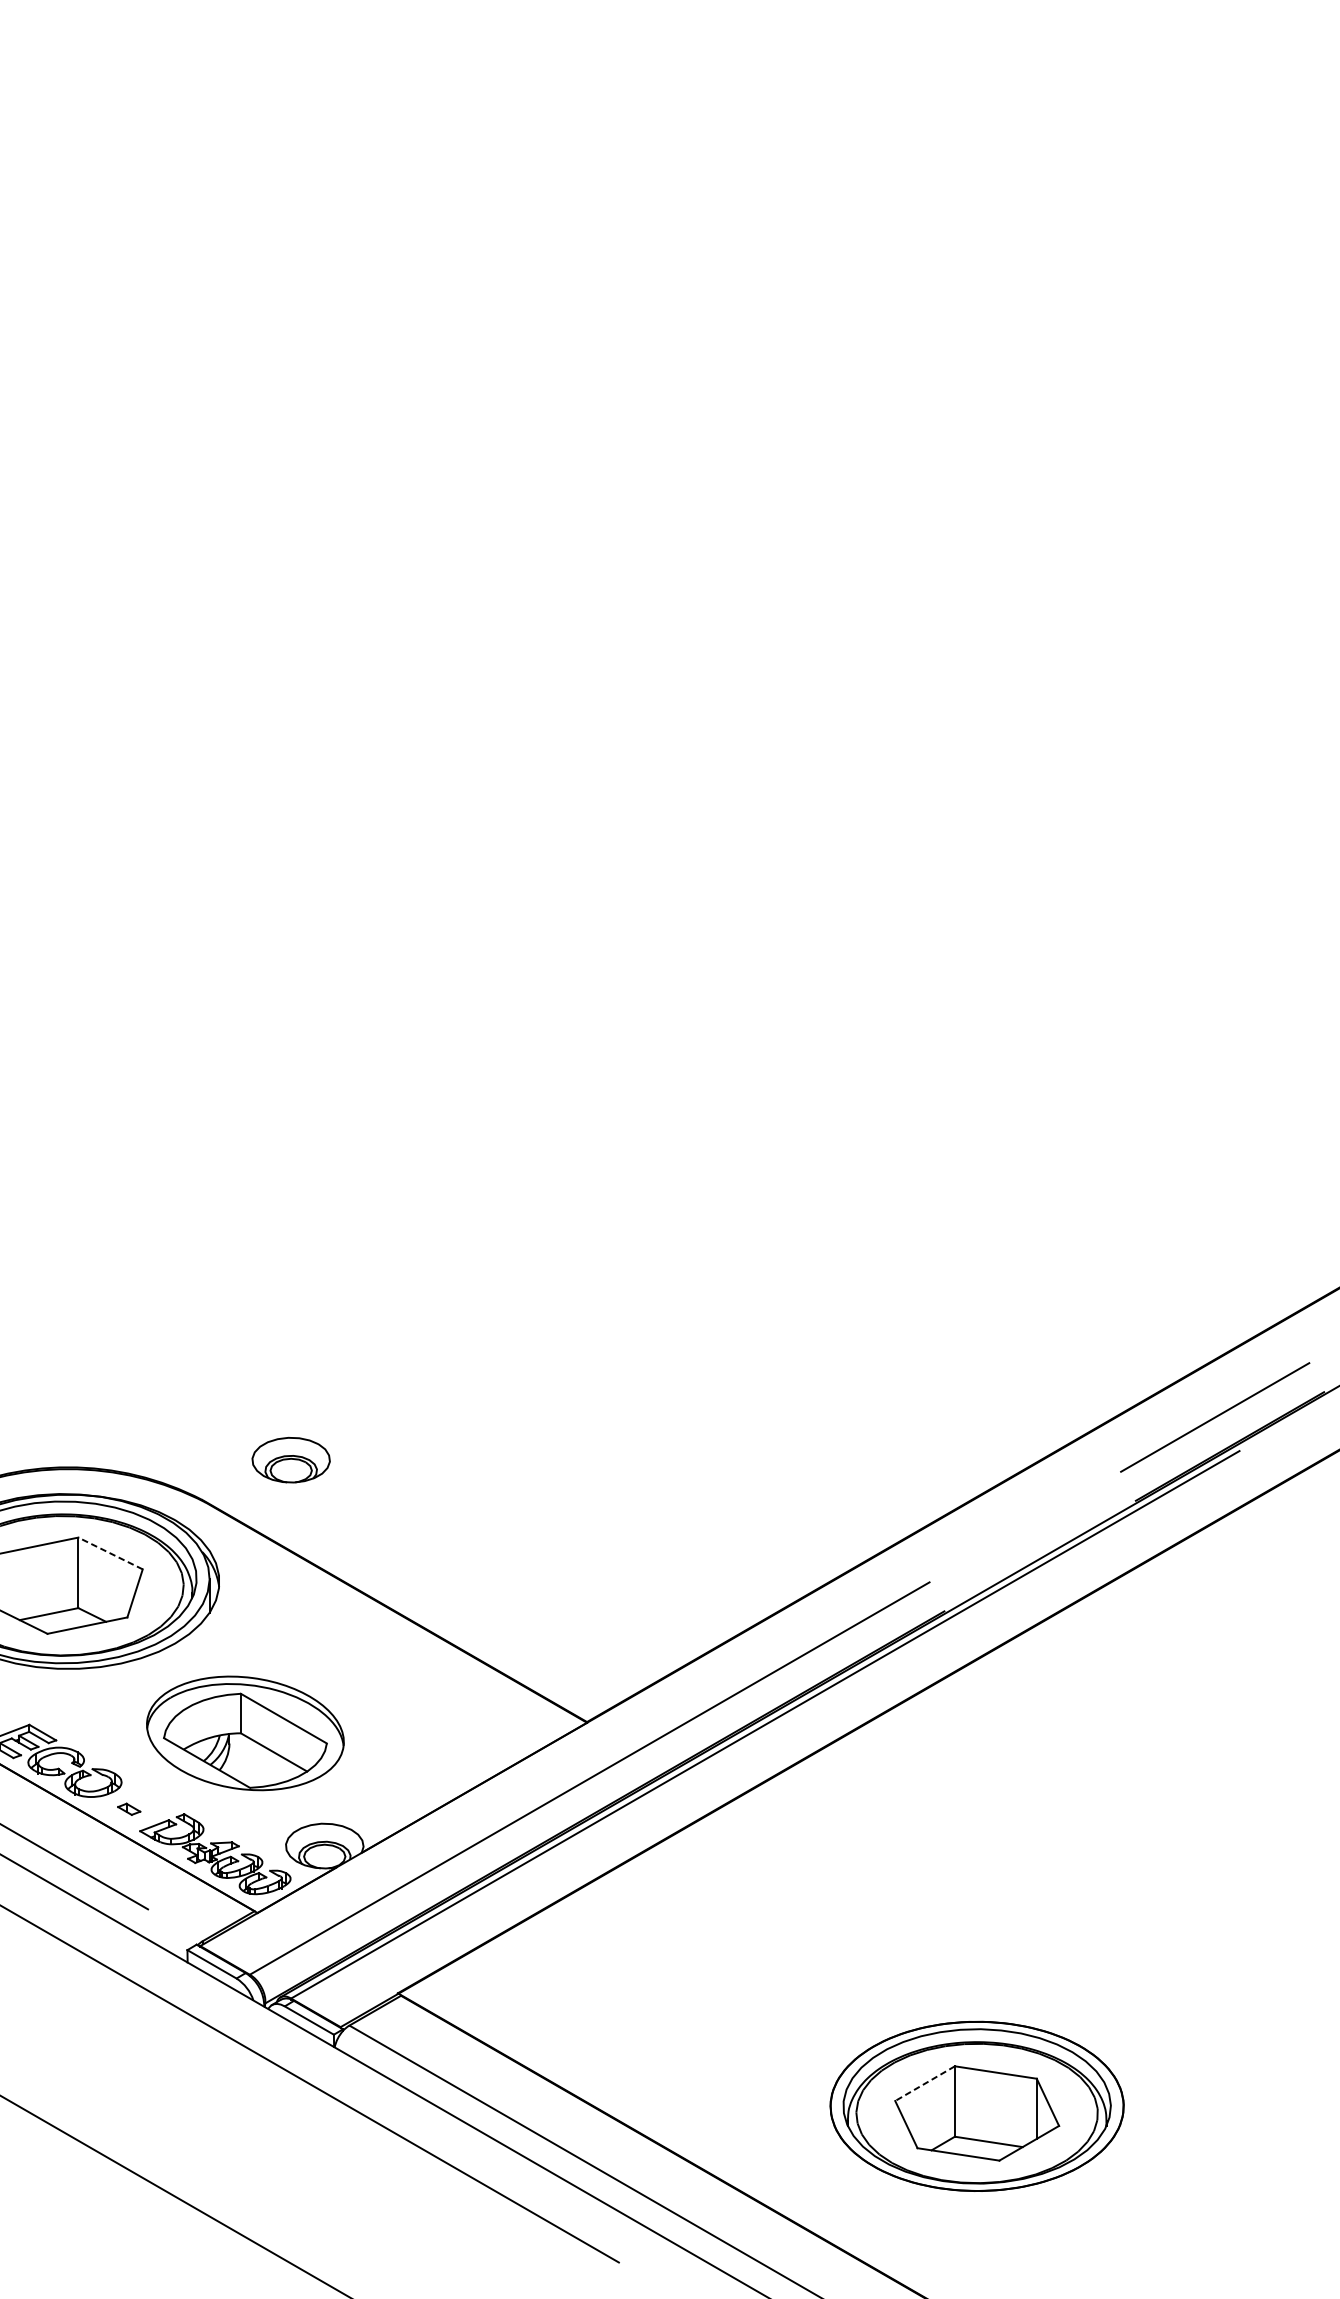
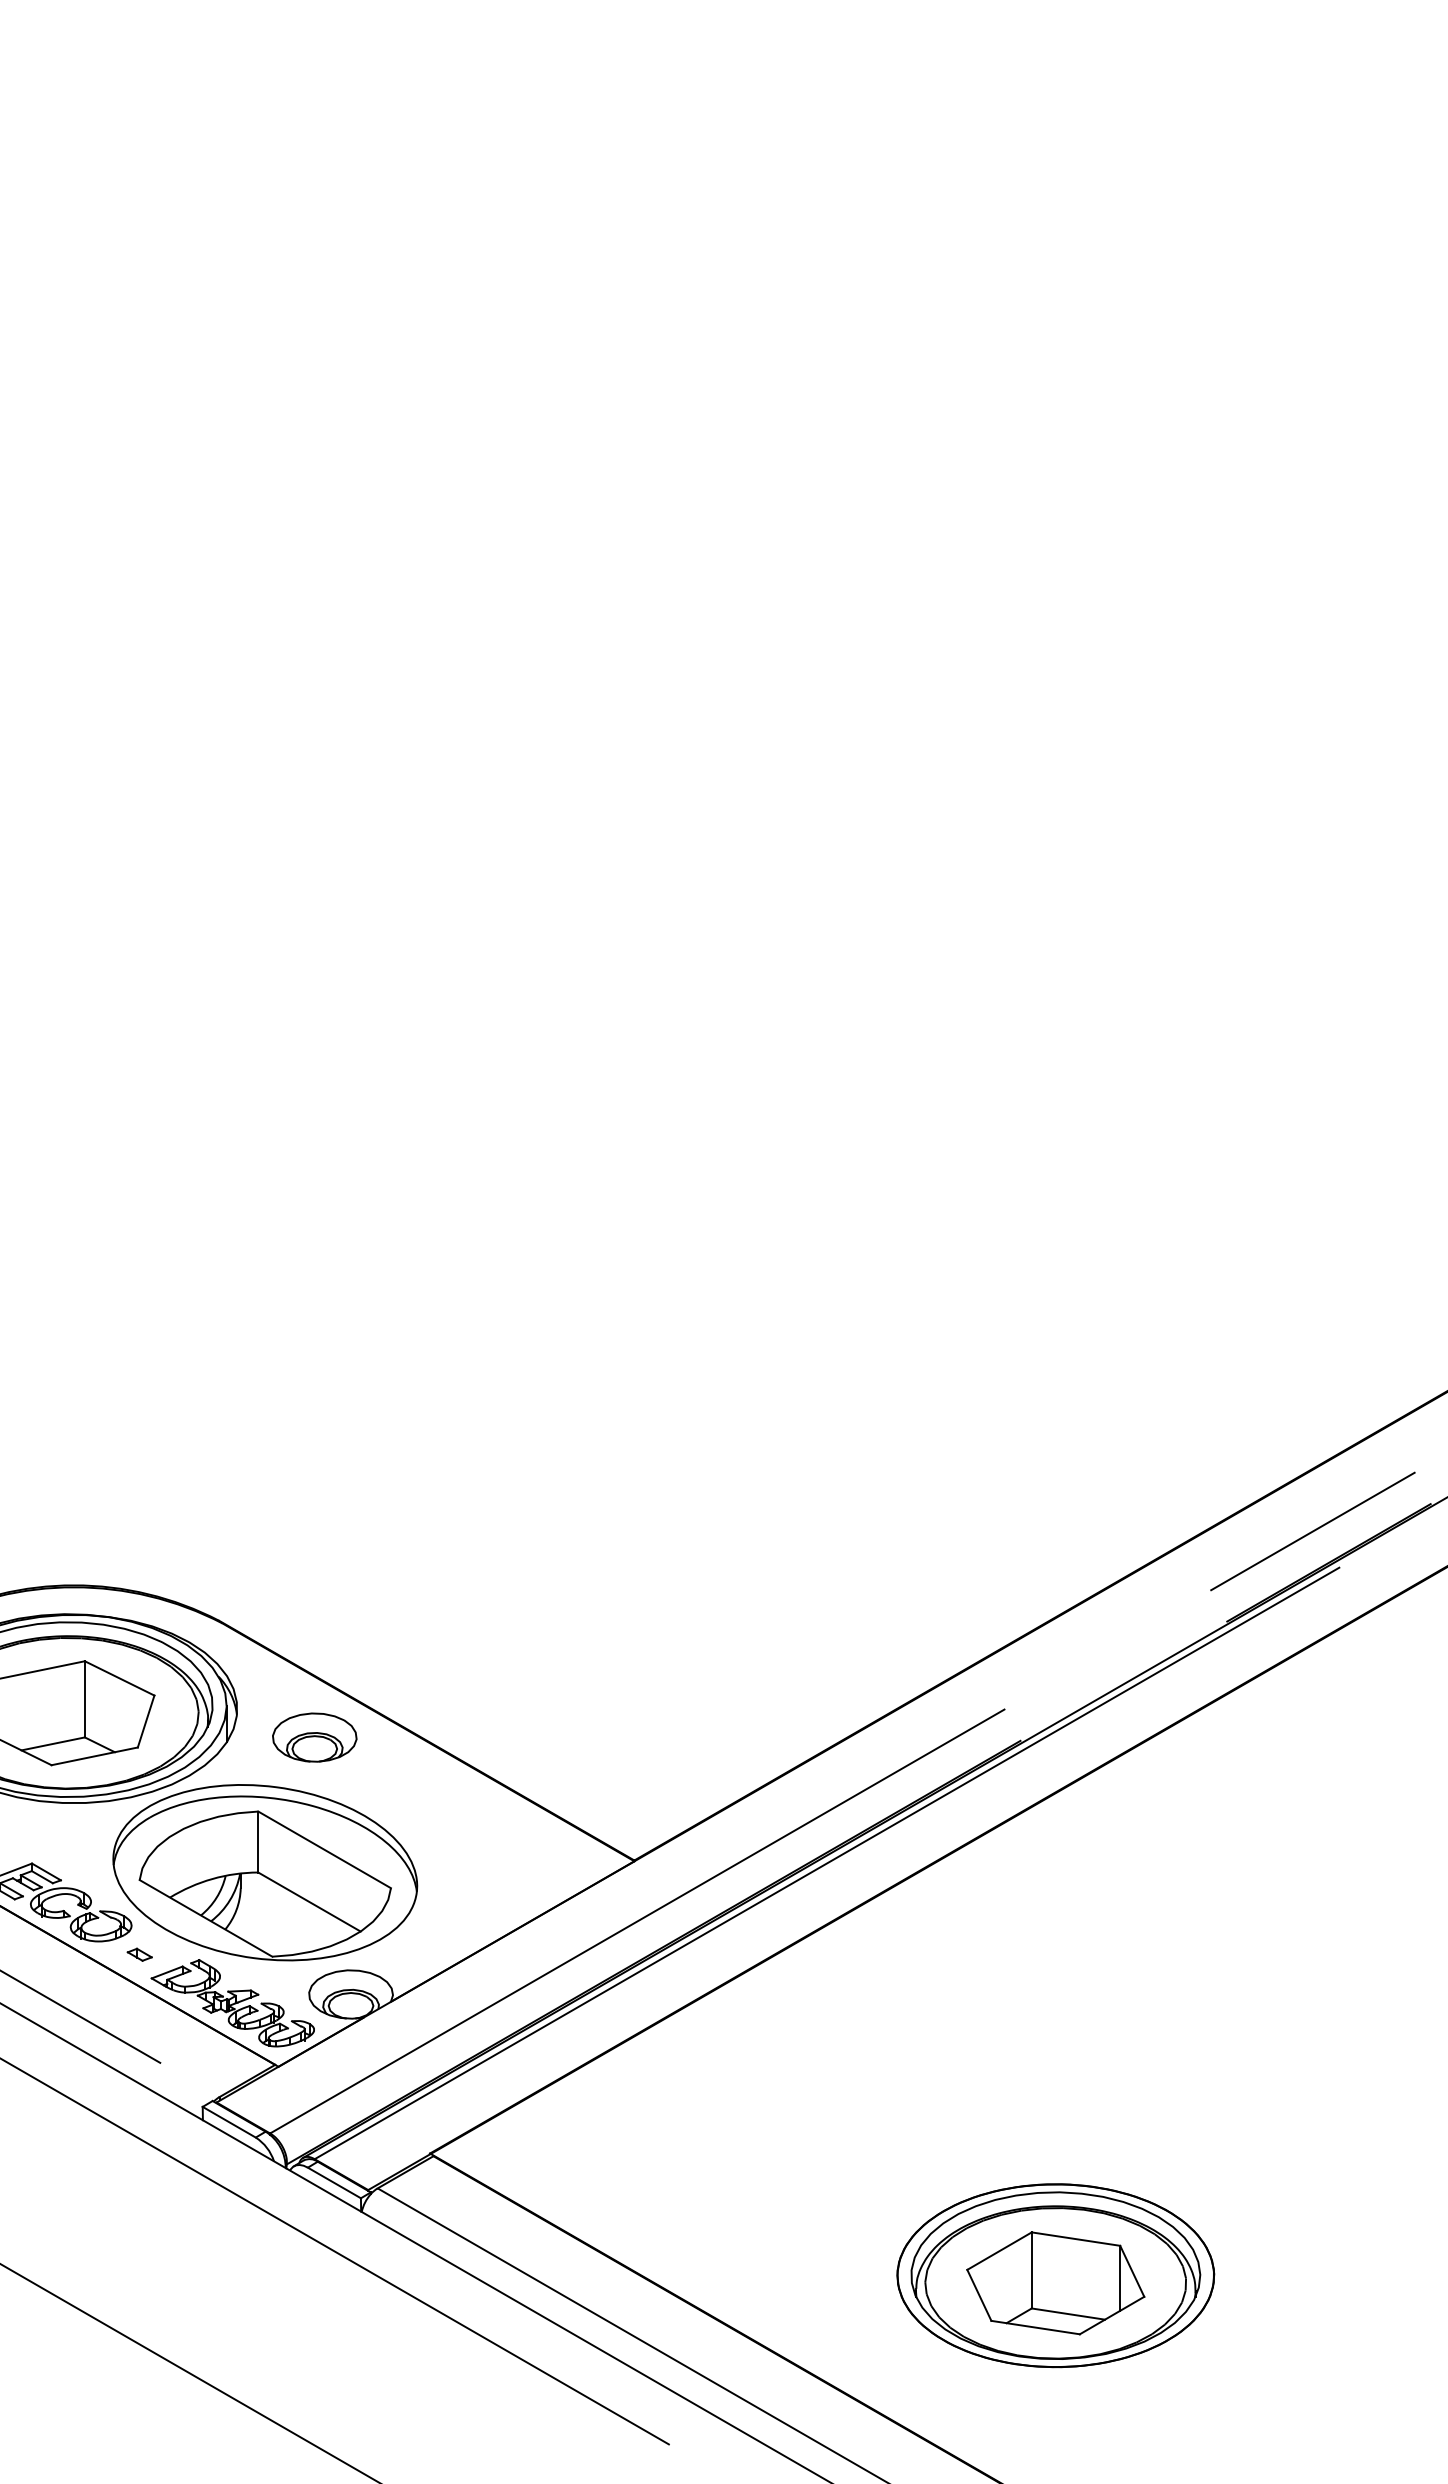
part: (290, 1460) -> (314, 1737), moved
line: (110, 1553) -> (119, 1678), dashed -> solid
part: (245, 1733) -> (265, 1872), size x1.43
line: (925, 2083) -> (999, 2251), dashed -> solid

